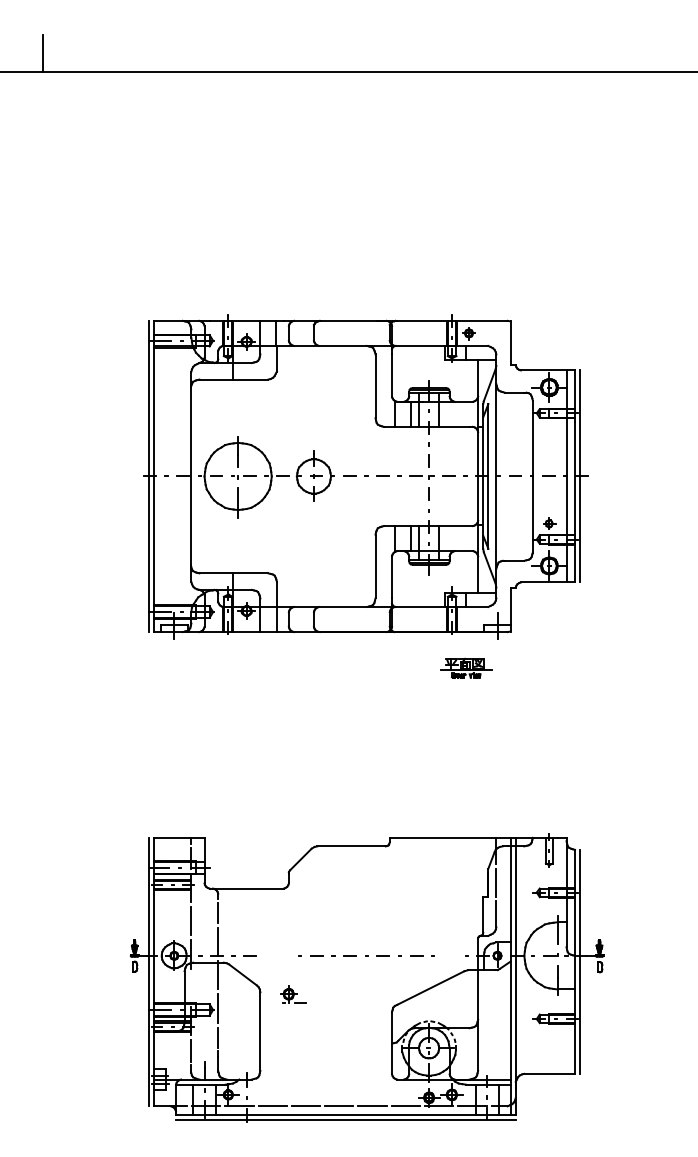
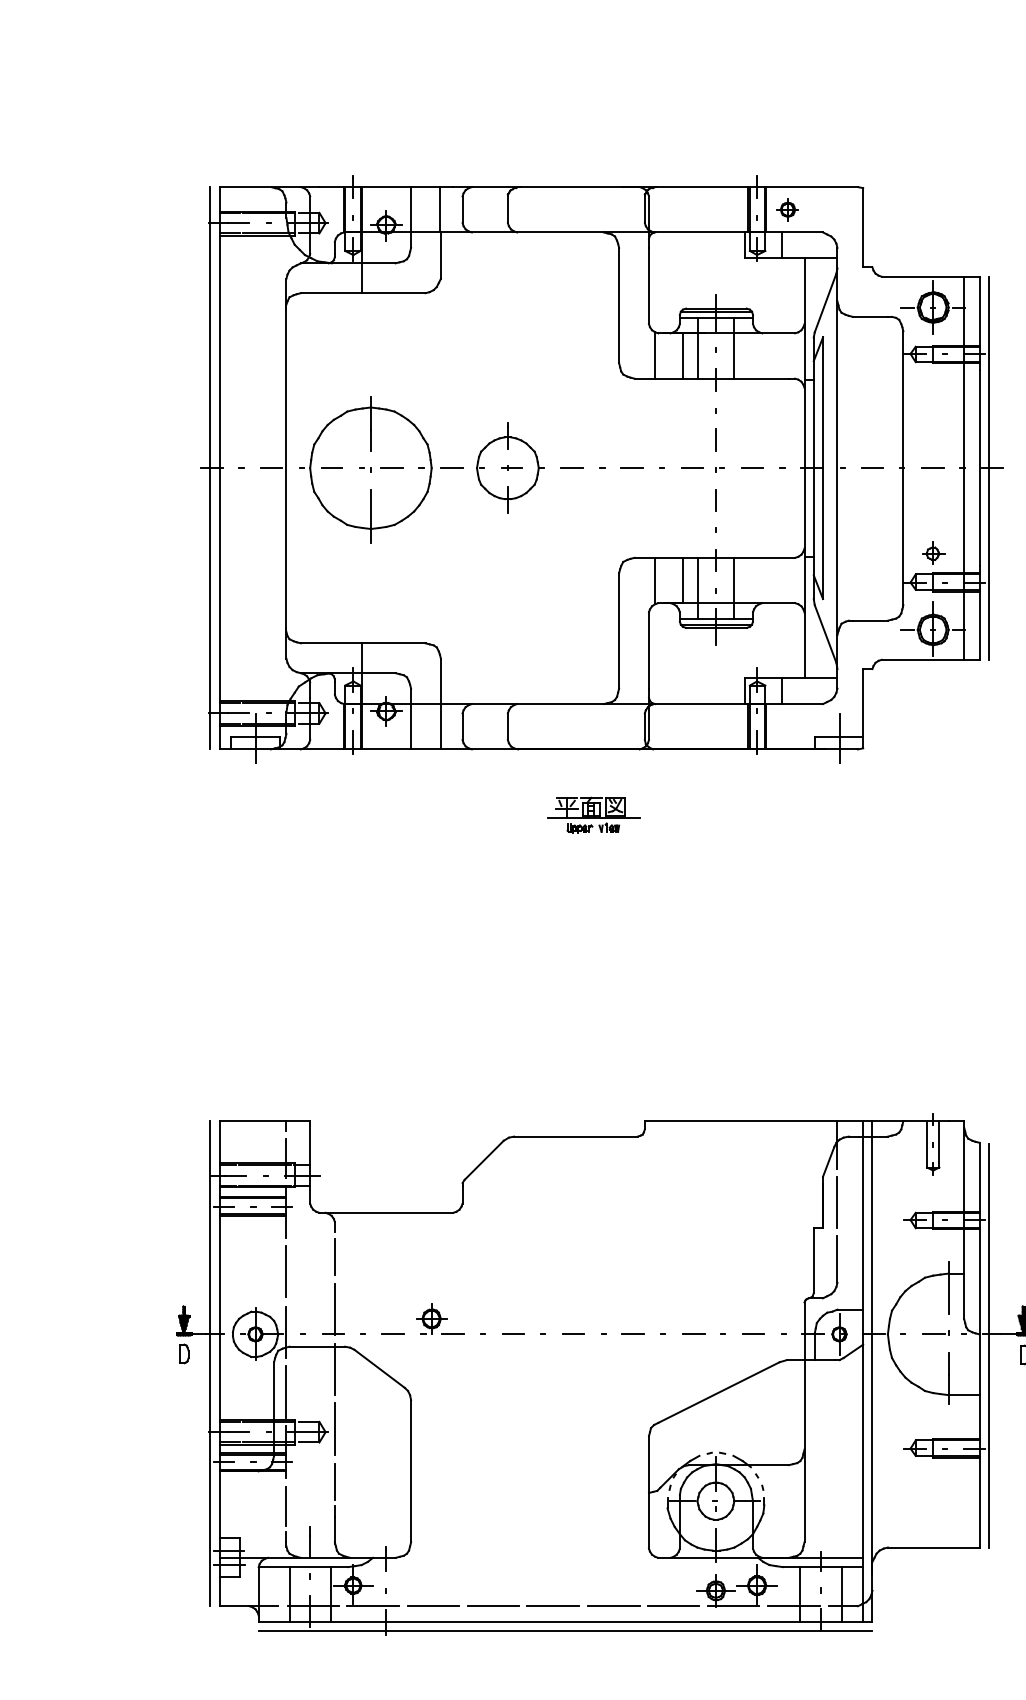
part: (466, 667) -> (593, 813), moved
line: (449, 955) -> (752, 1333), added
line: (191, 987) -> (286, 1391), added
part: (293, 994) -> (440, 1319), moved

